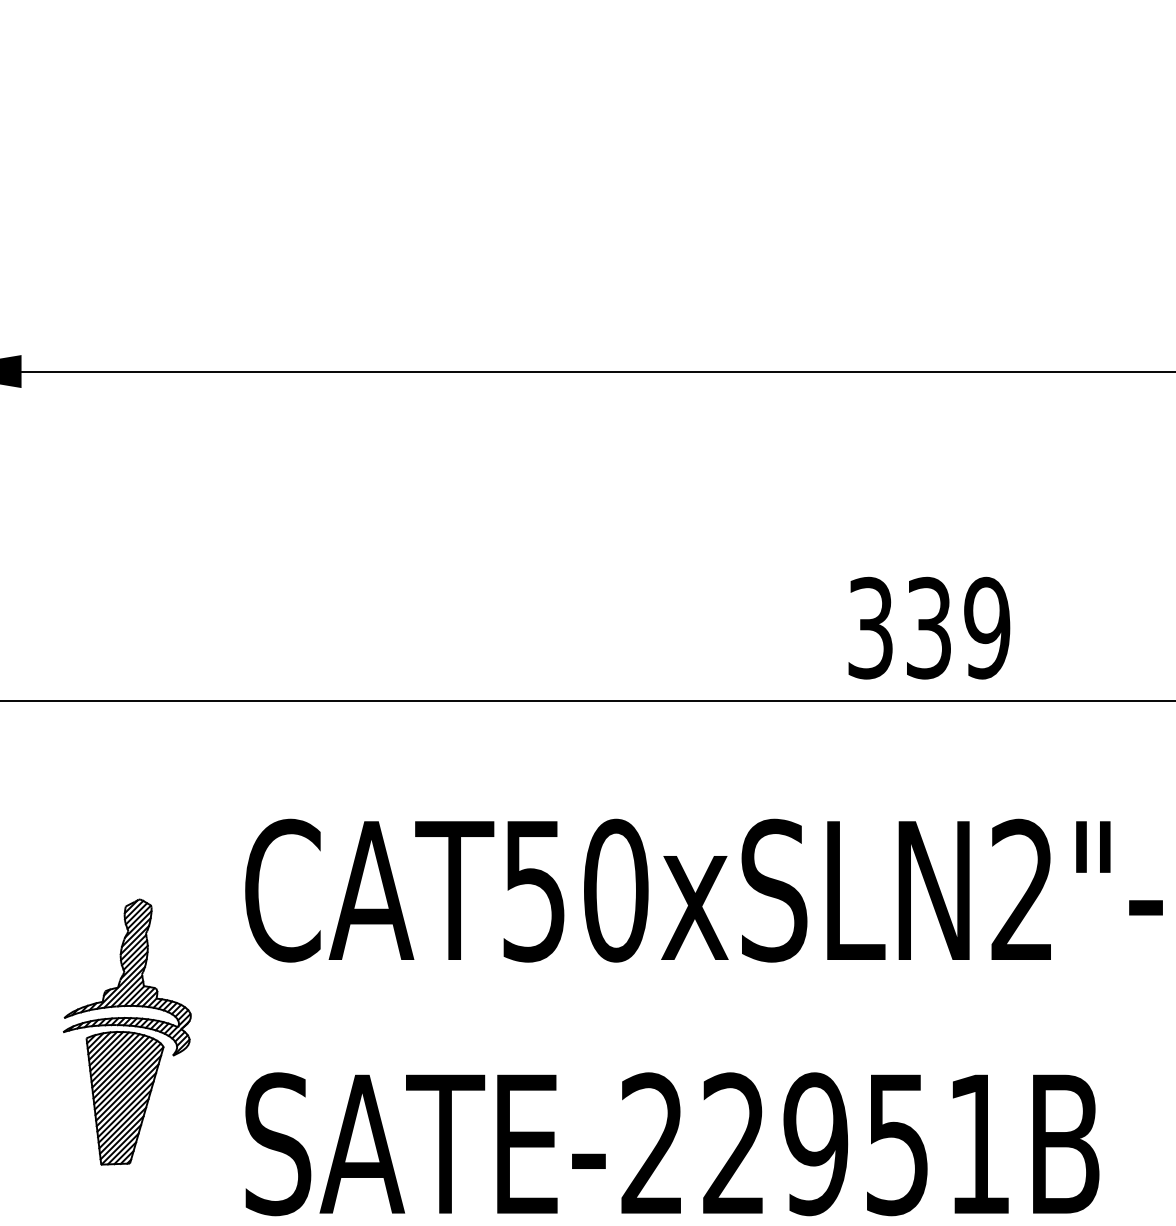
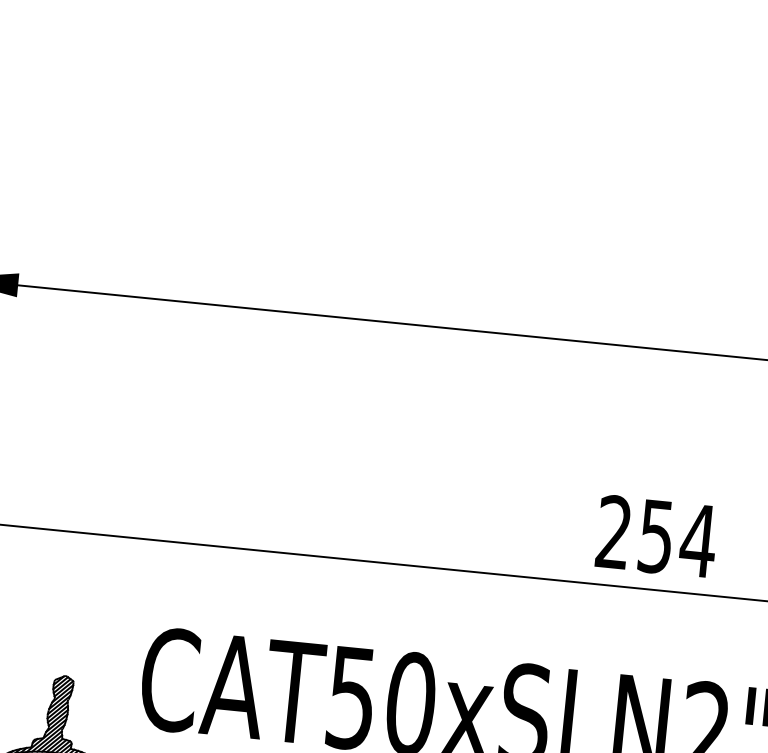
text: (929, 627) -> (656, 536), 339 -> 254

